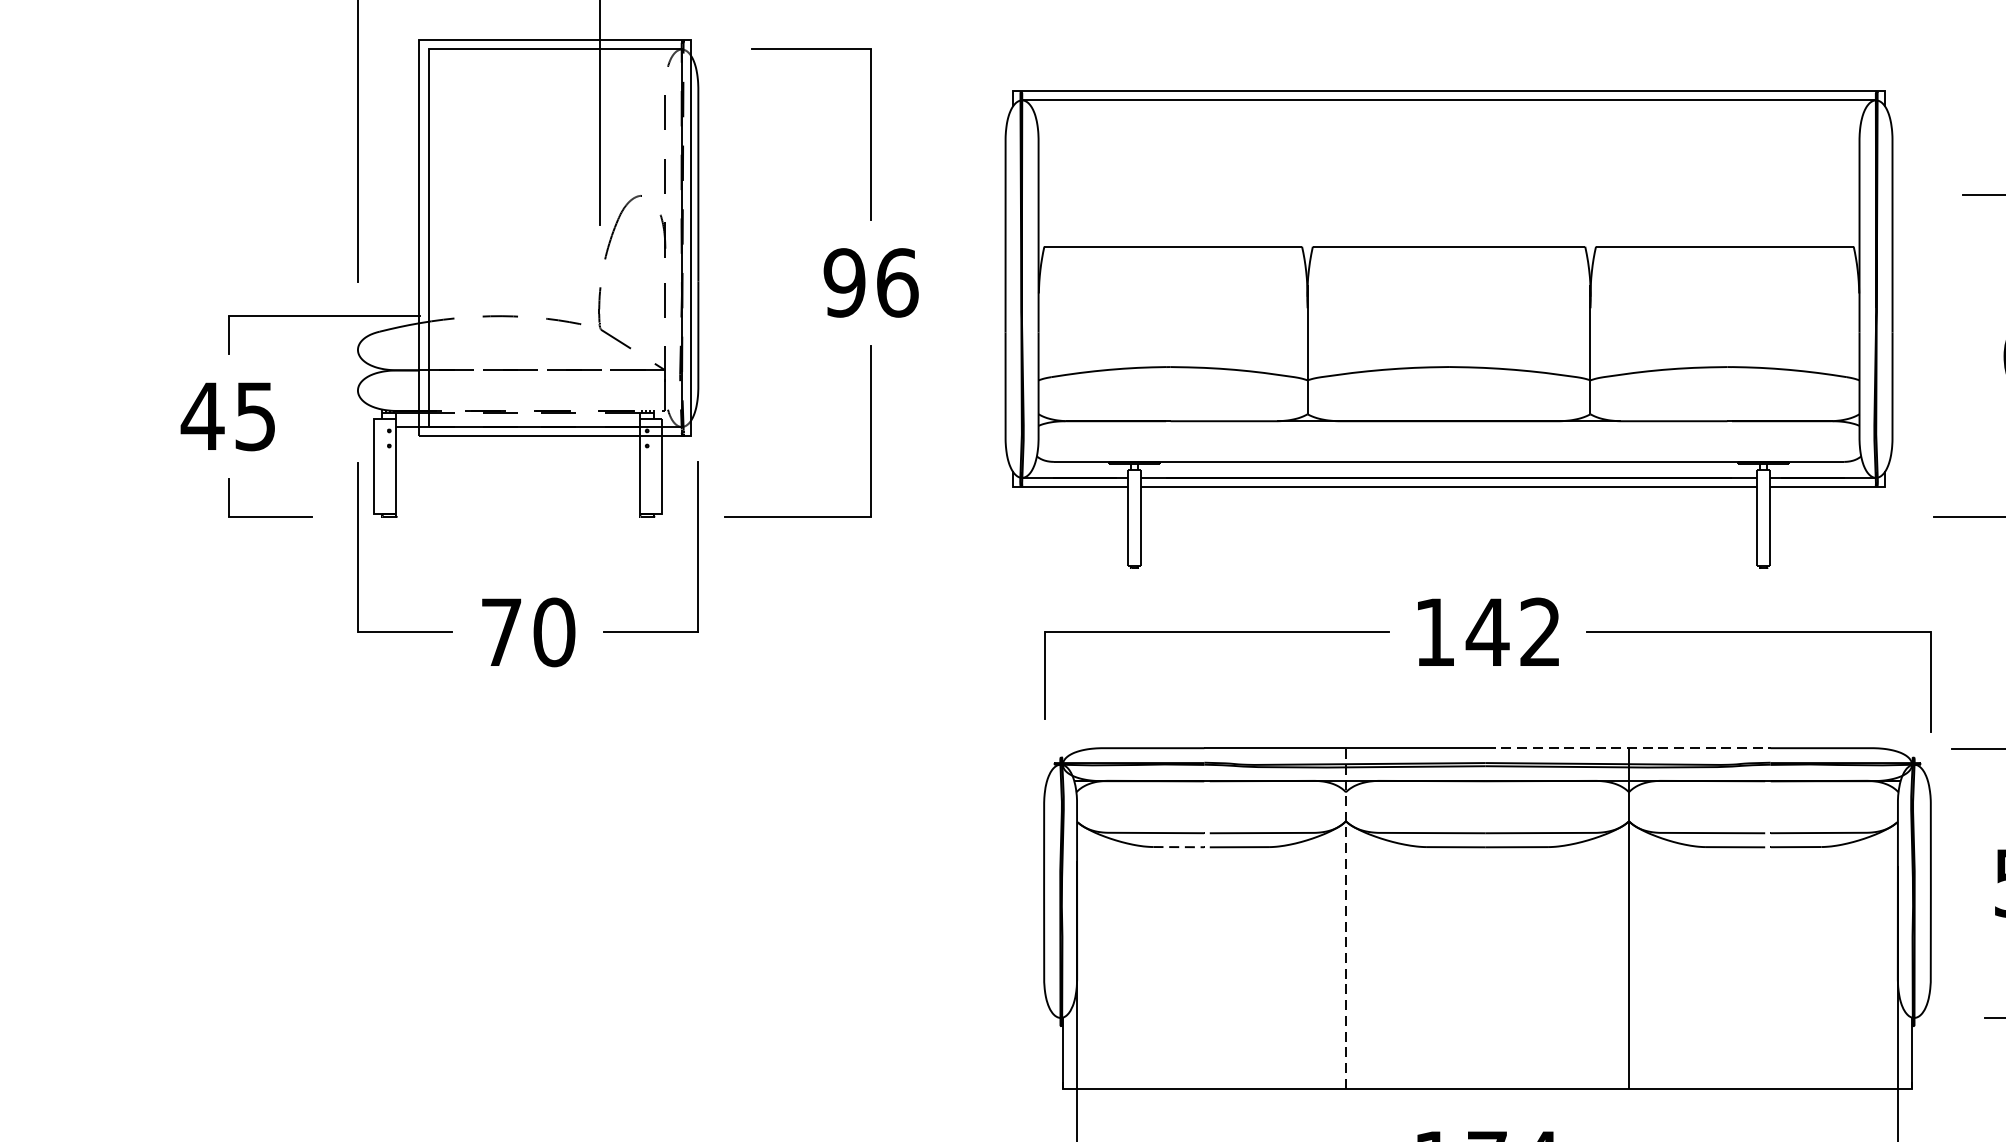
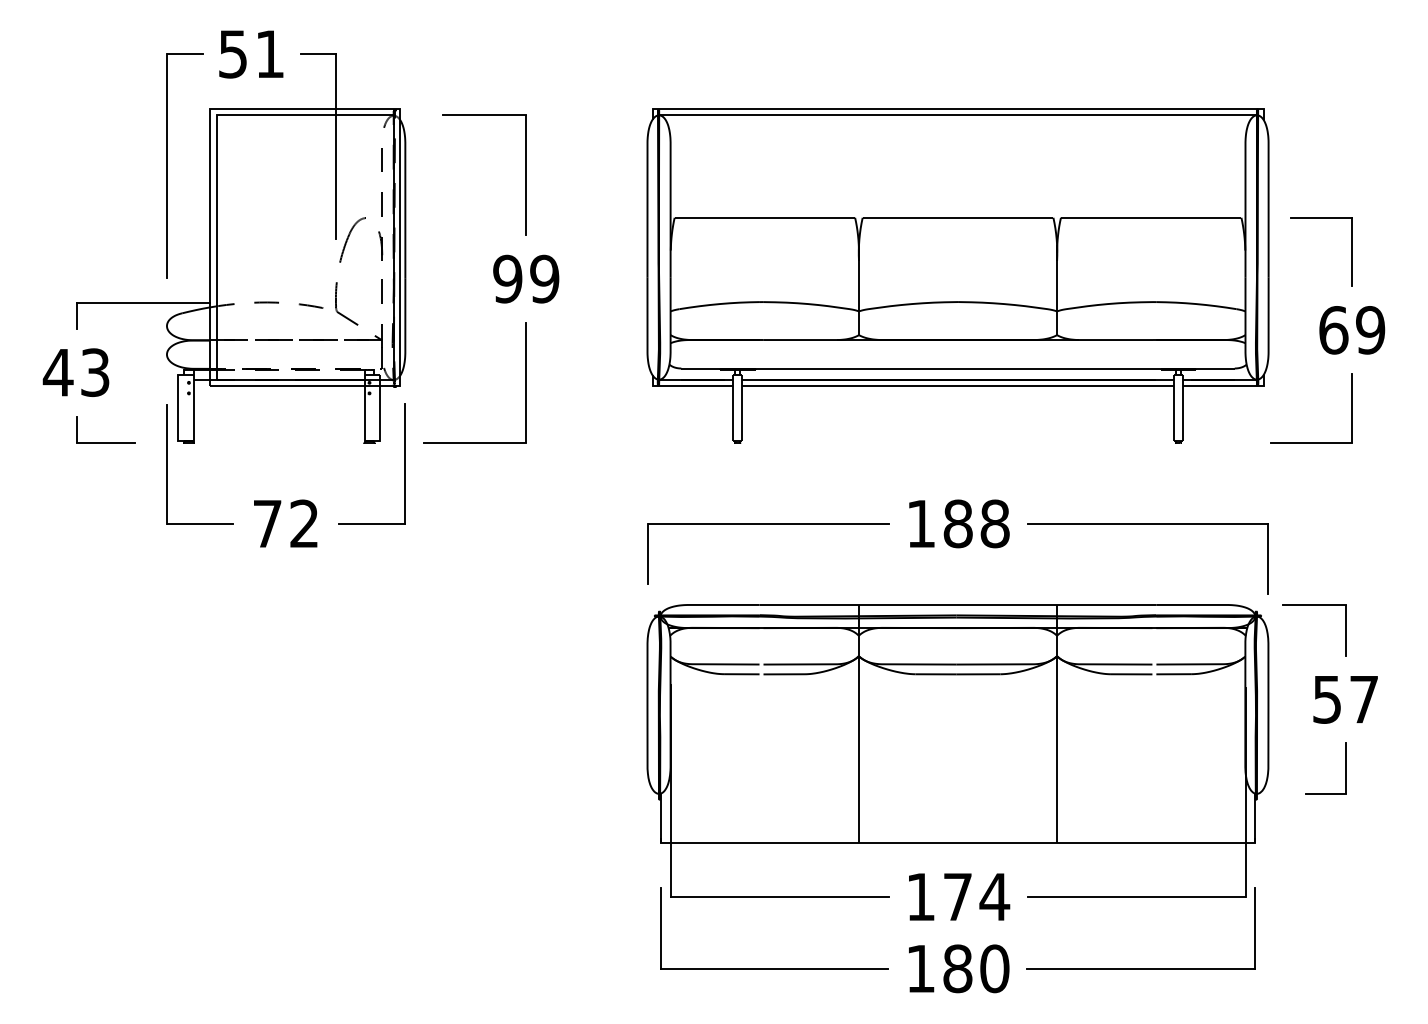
text: (897, 281) -> (544, 278), 96 -> 99
part: (1448, 329) -> (957, 275), moved
text: (255, 416) -> (95, 372), 45 -> 43
text: (554, 631) -> (304, 523), 70 -> 72
text: (1512, 631) -> (975, 523), 142 -> 188
line: (1628, 747) -> (1056, 604), dashed -> solid
line: (1178, 847) -> (741, 674), dashed -> solid
line: (1345, 917) -> (858, 723), dashed -> solid

